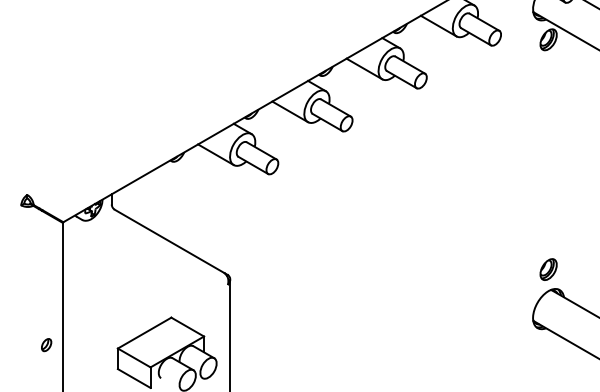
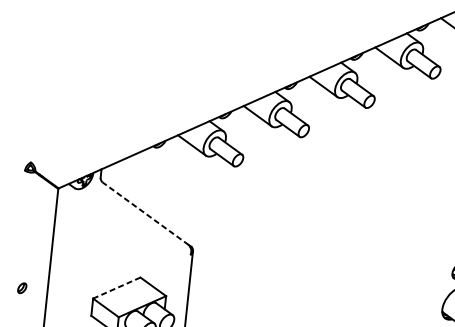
line: (169, 241) -> (145, 213), solid -> dashed
line: (144, 333) -> (116, 288), solid -> dashed
part: (46, 345) -> (22, 288), moved

